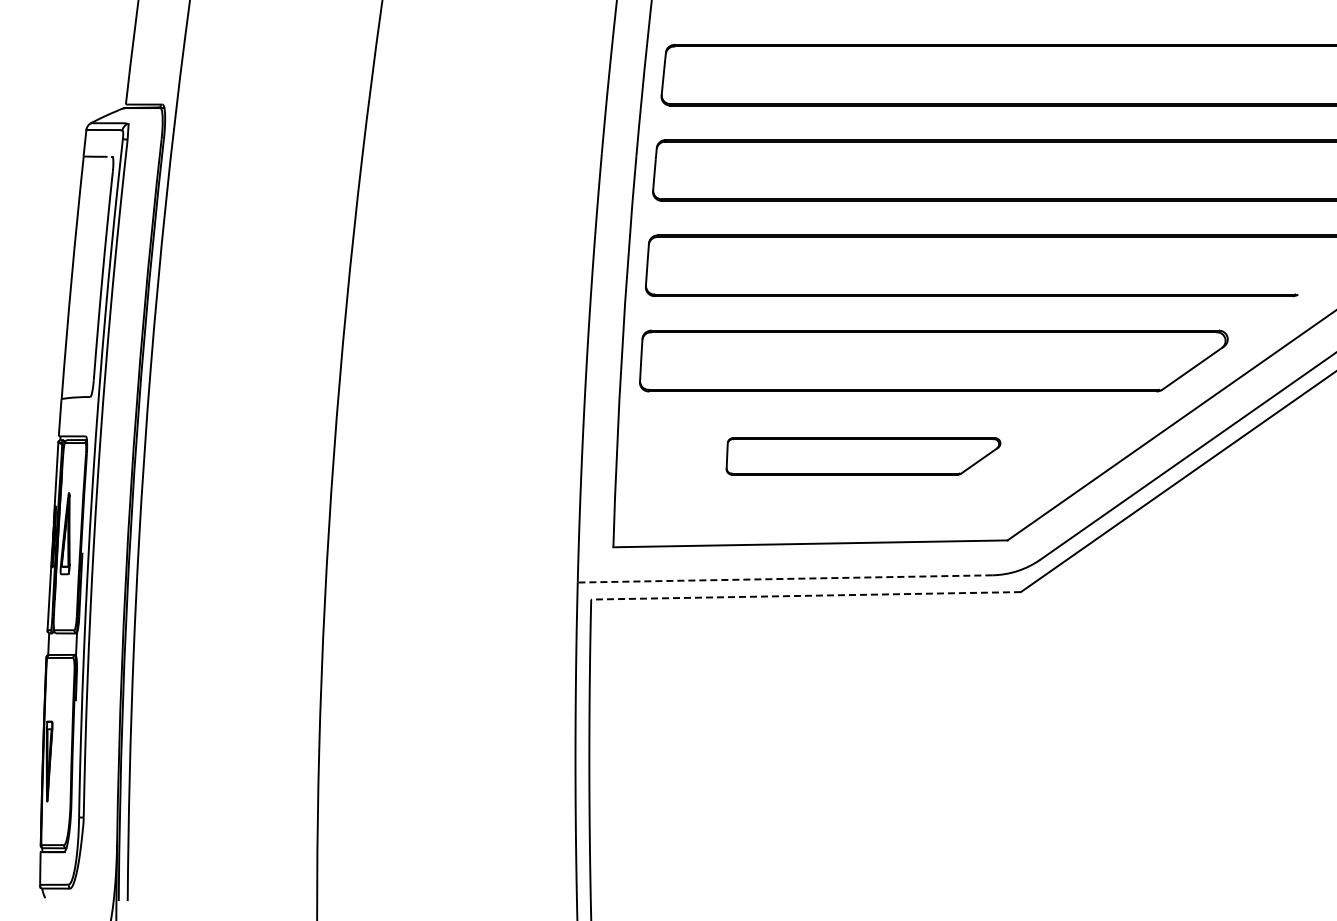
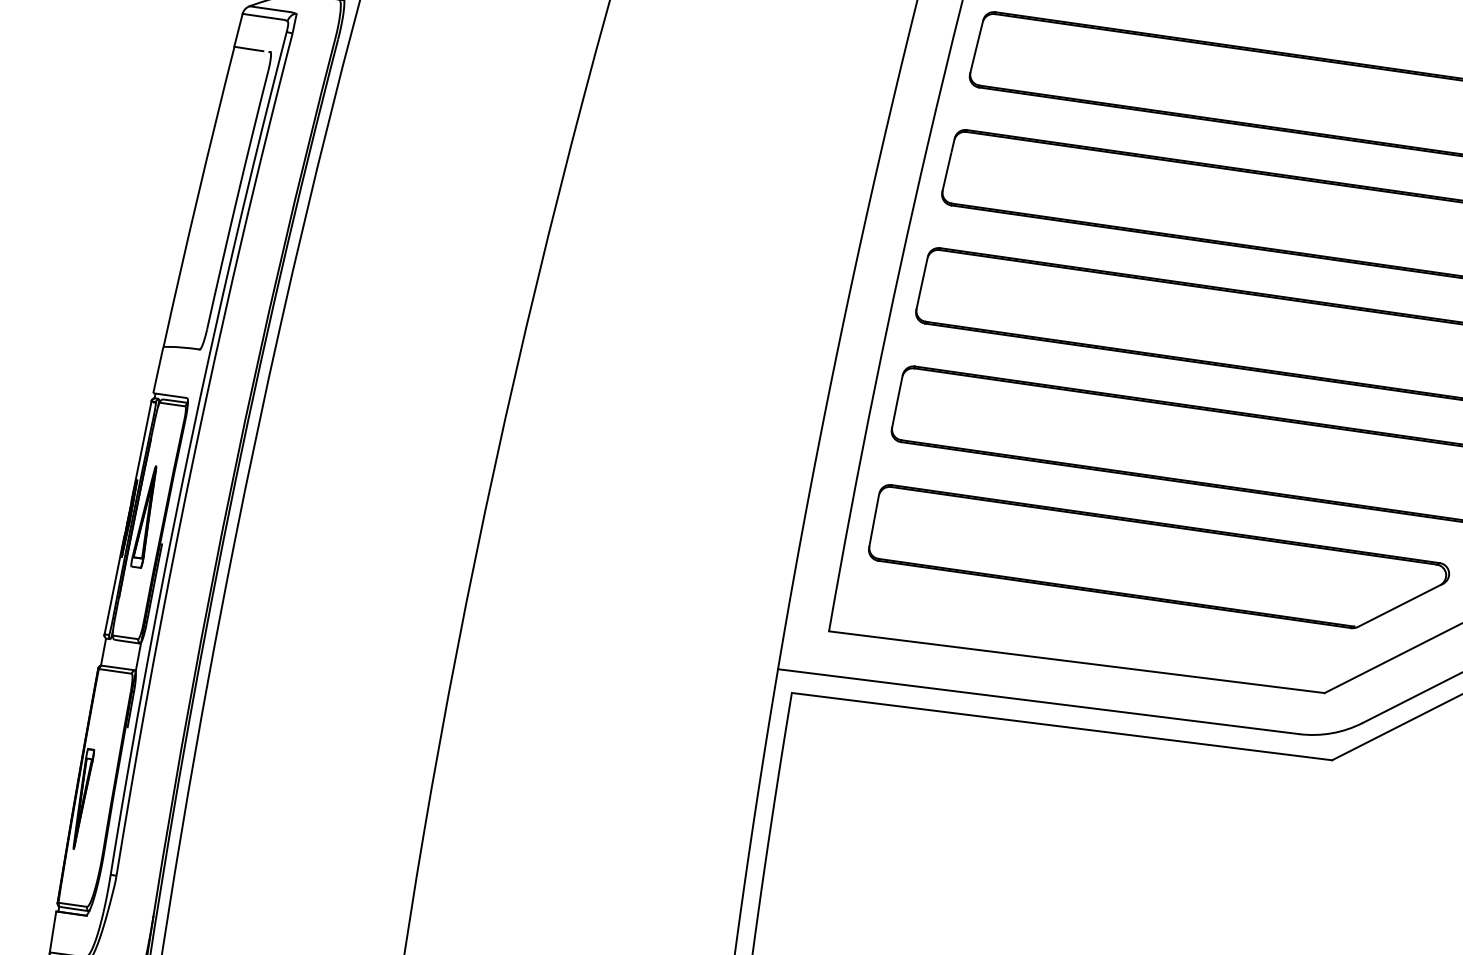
part: (863, 456) -> (1158, 562), size x1.67
line: (784, 578) -> (1038, 701), dashed -> solid
line: (806, 595) -> (1062, 726), dashed -> solid

